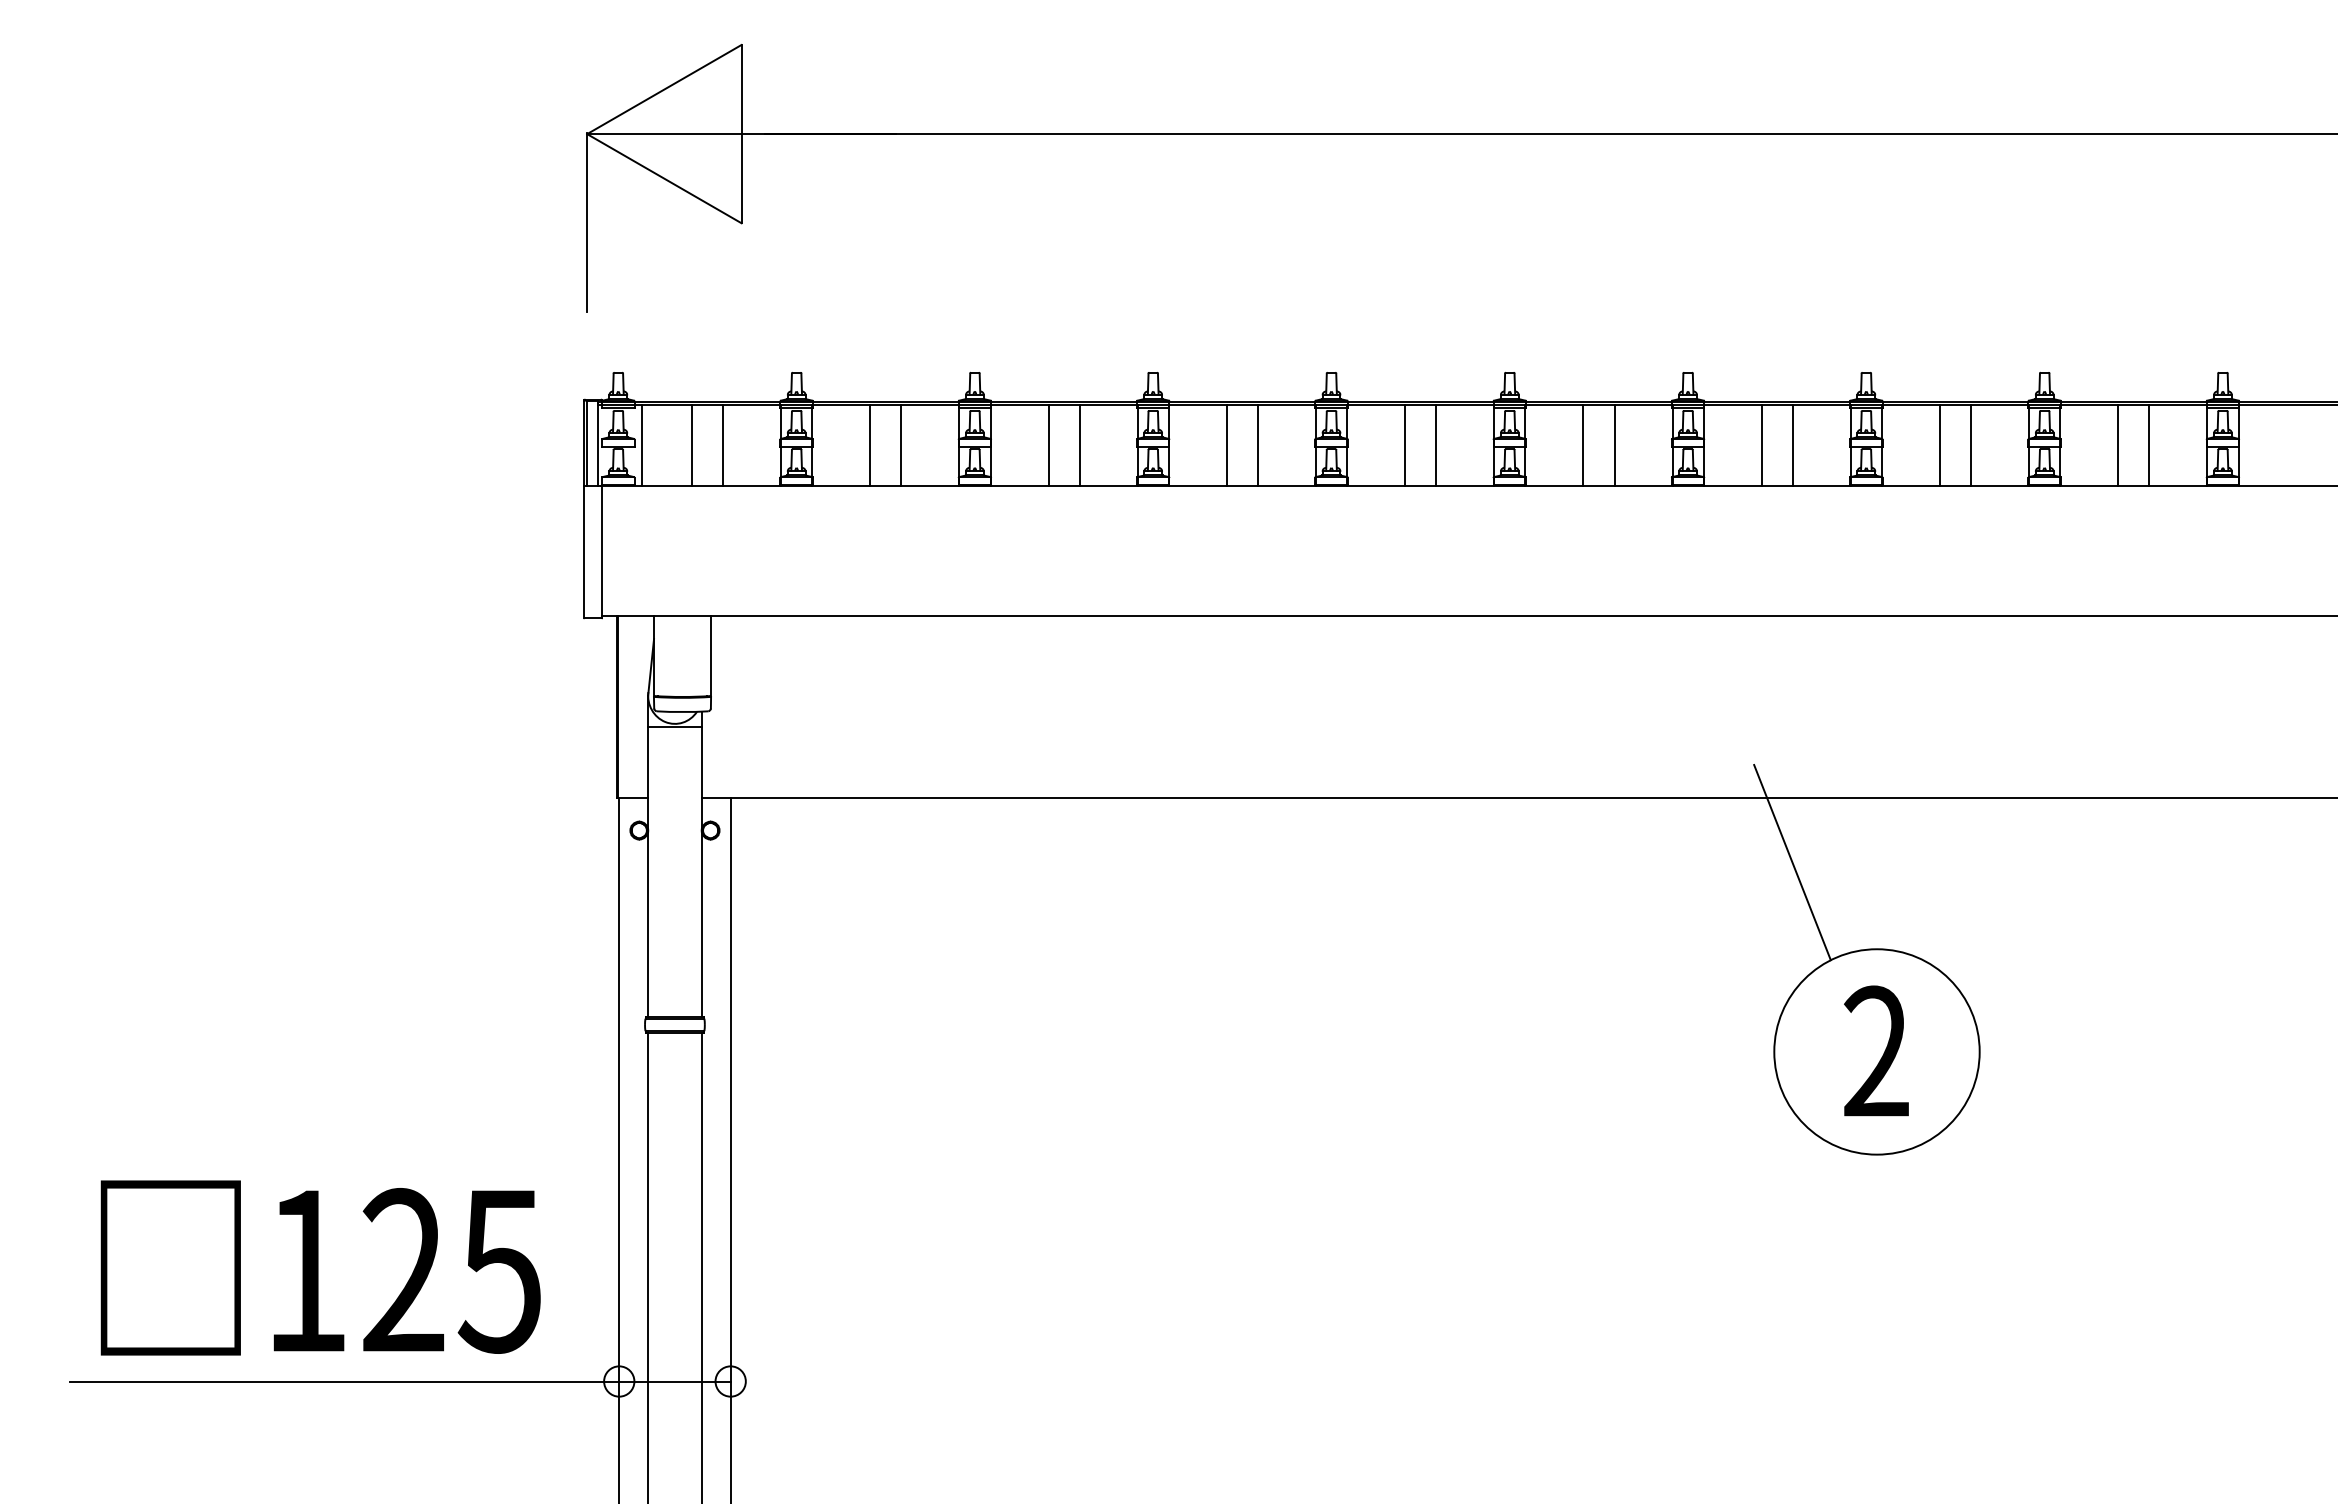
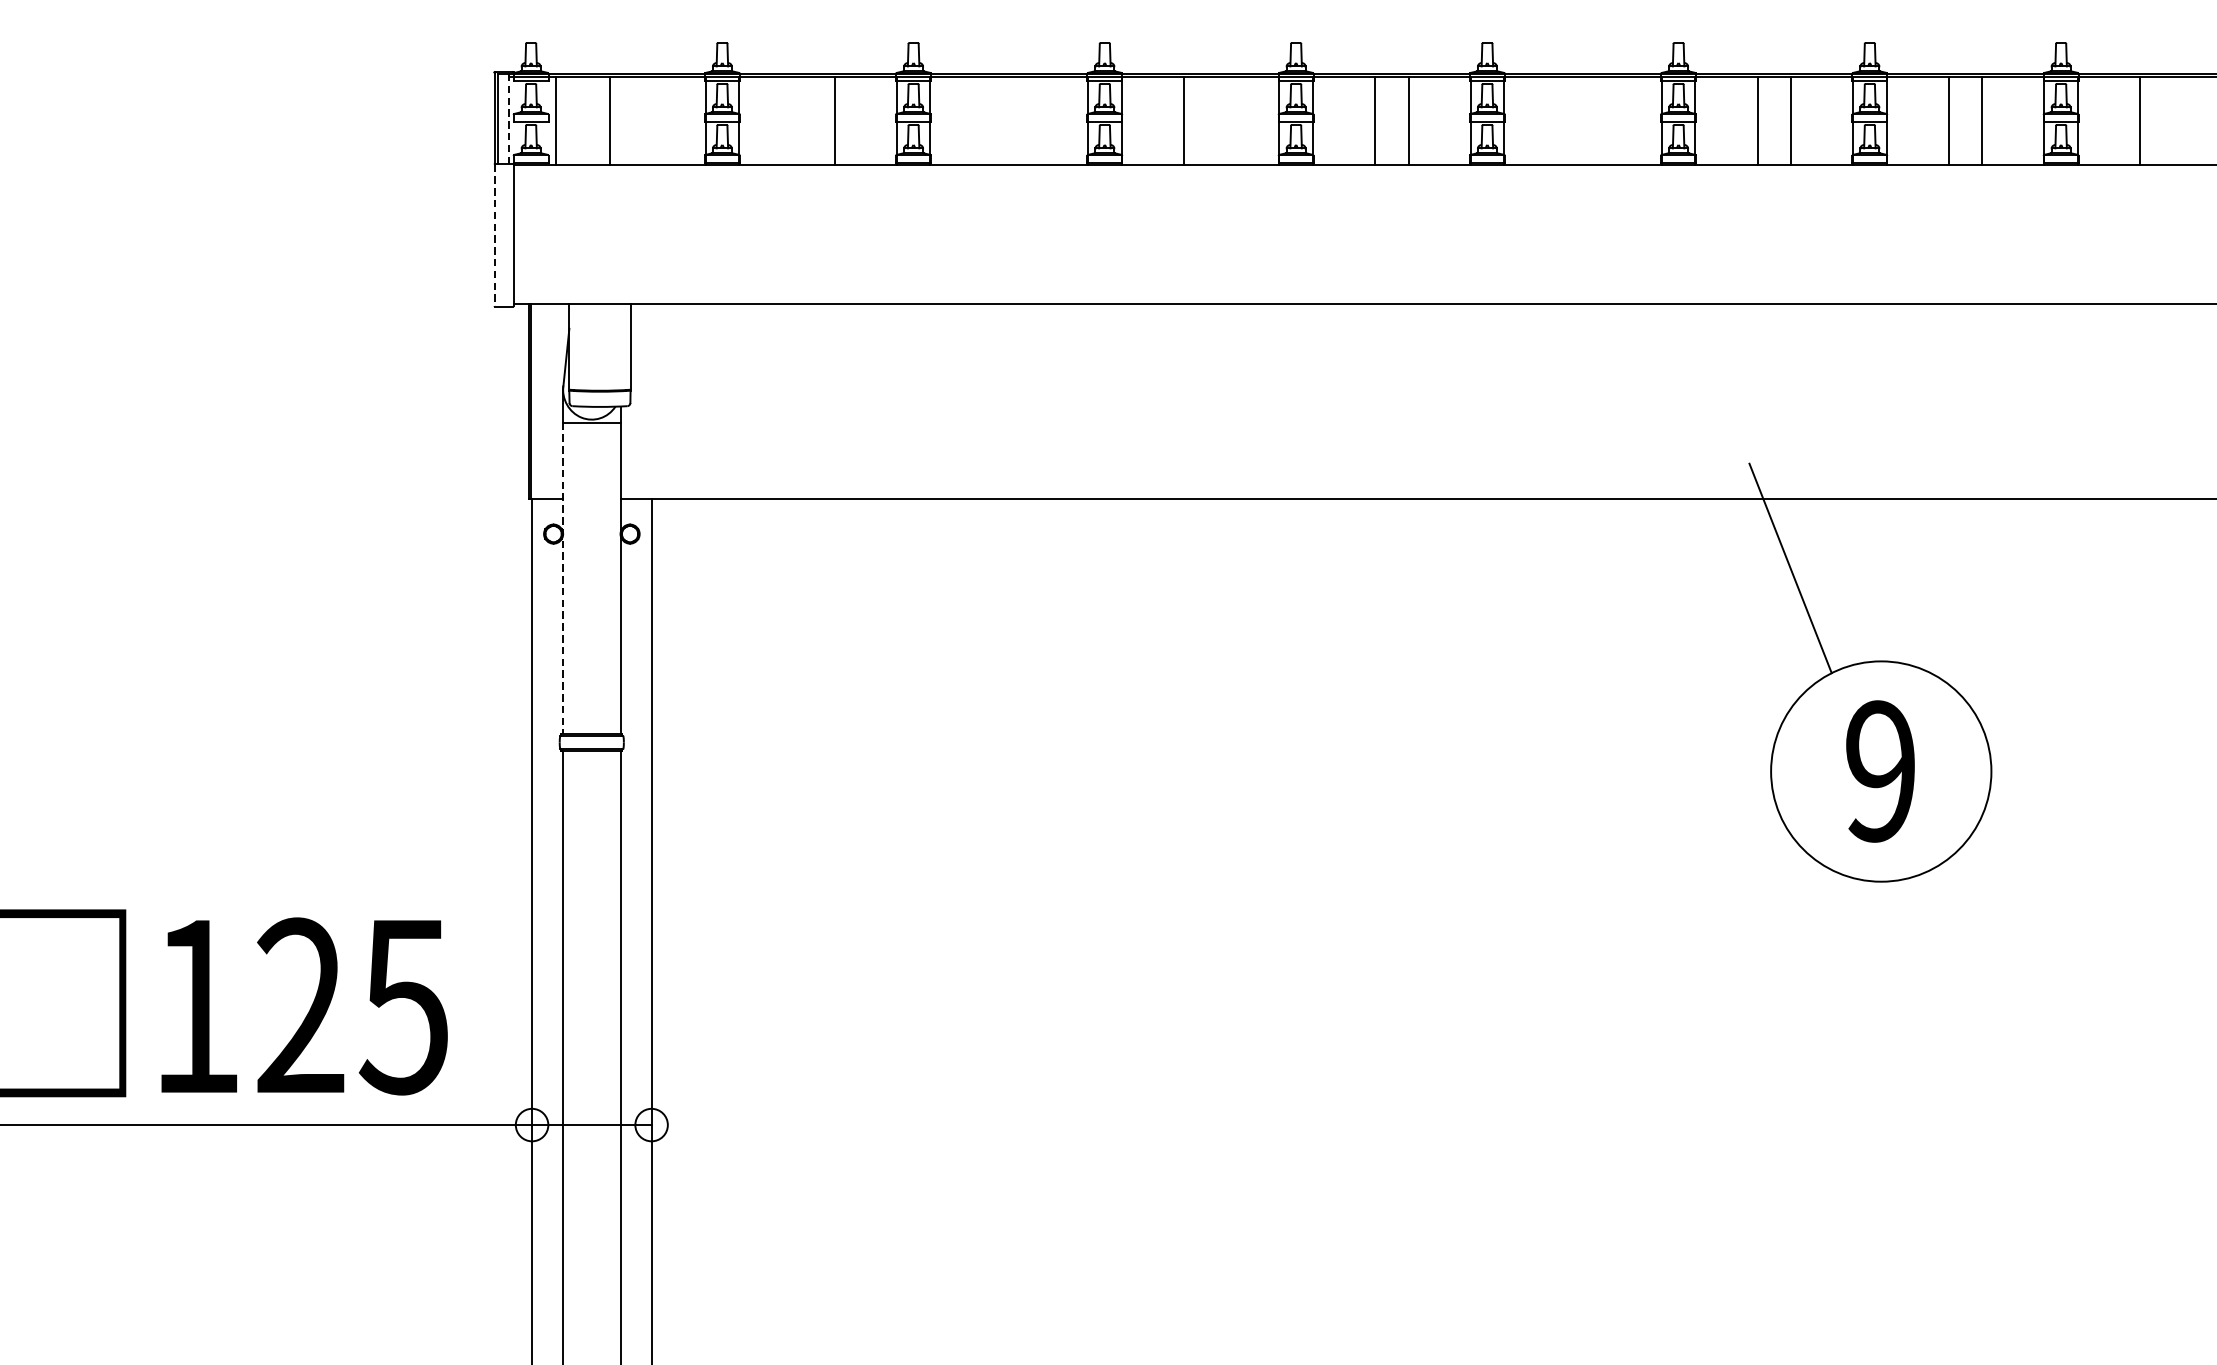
line: (597, 443) -> (508, 118), solid -> dashed
line: (723, 445) -> (643, 121), removed
line: (870, 445) -> (801, 121), removed
line: (1048, 445) -> (992, 121), removed
line: (1079, 445) -> (1025, 121), removed
line: (1257, 445) -> (1216, 121), removed
line: (1583, 445) -> (1566, 121), removed
line: (1614, 445) -> (1599, 121), removed
line: (2149, 445) -> (2173, 121), removed
line: (584, 552) -> (494, 235), solid -> dashed
line: (648, 872) -> (563, 579), solid -> dashed
text: (1876, 1051) -> (1880, 771), 2 -> 9

